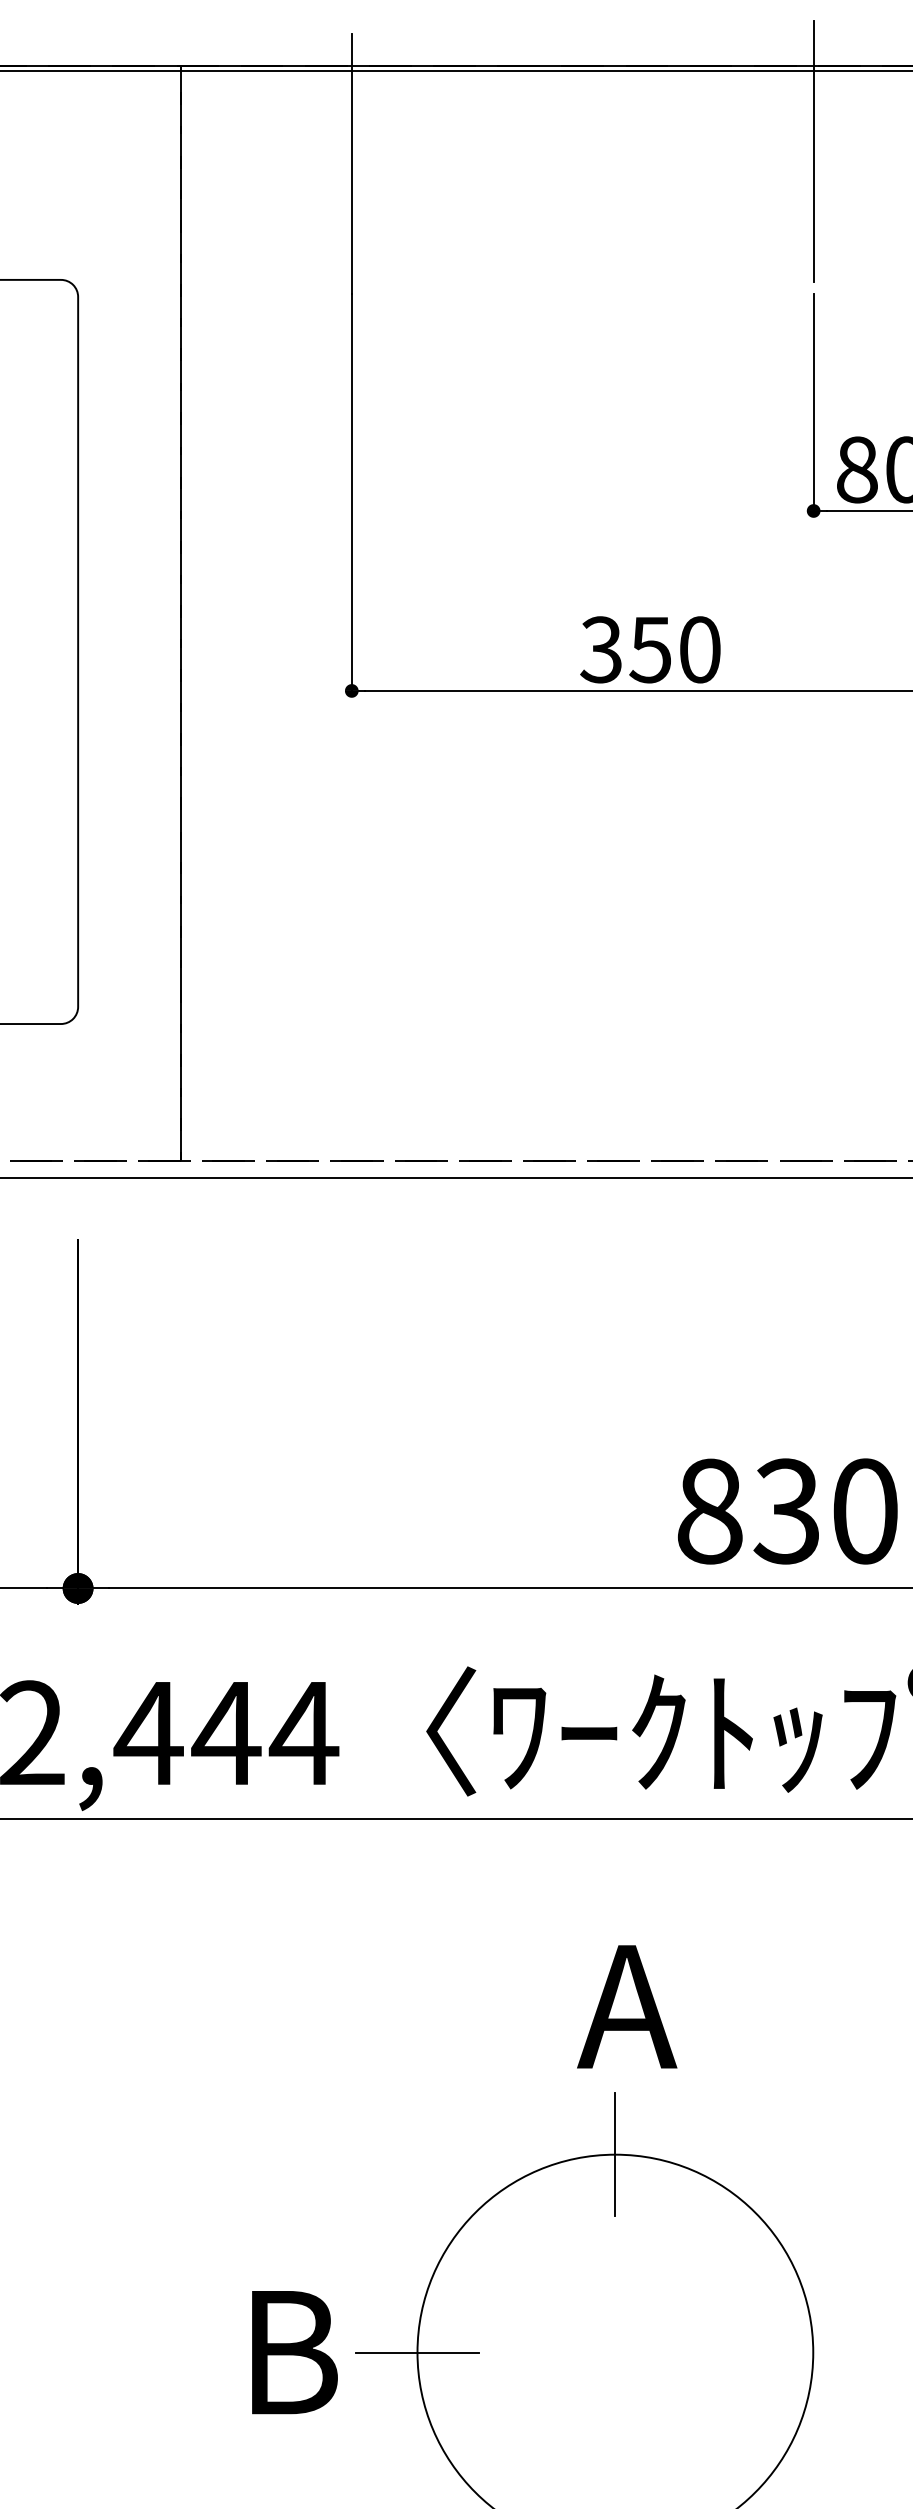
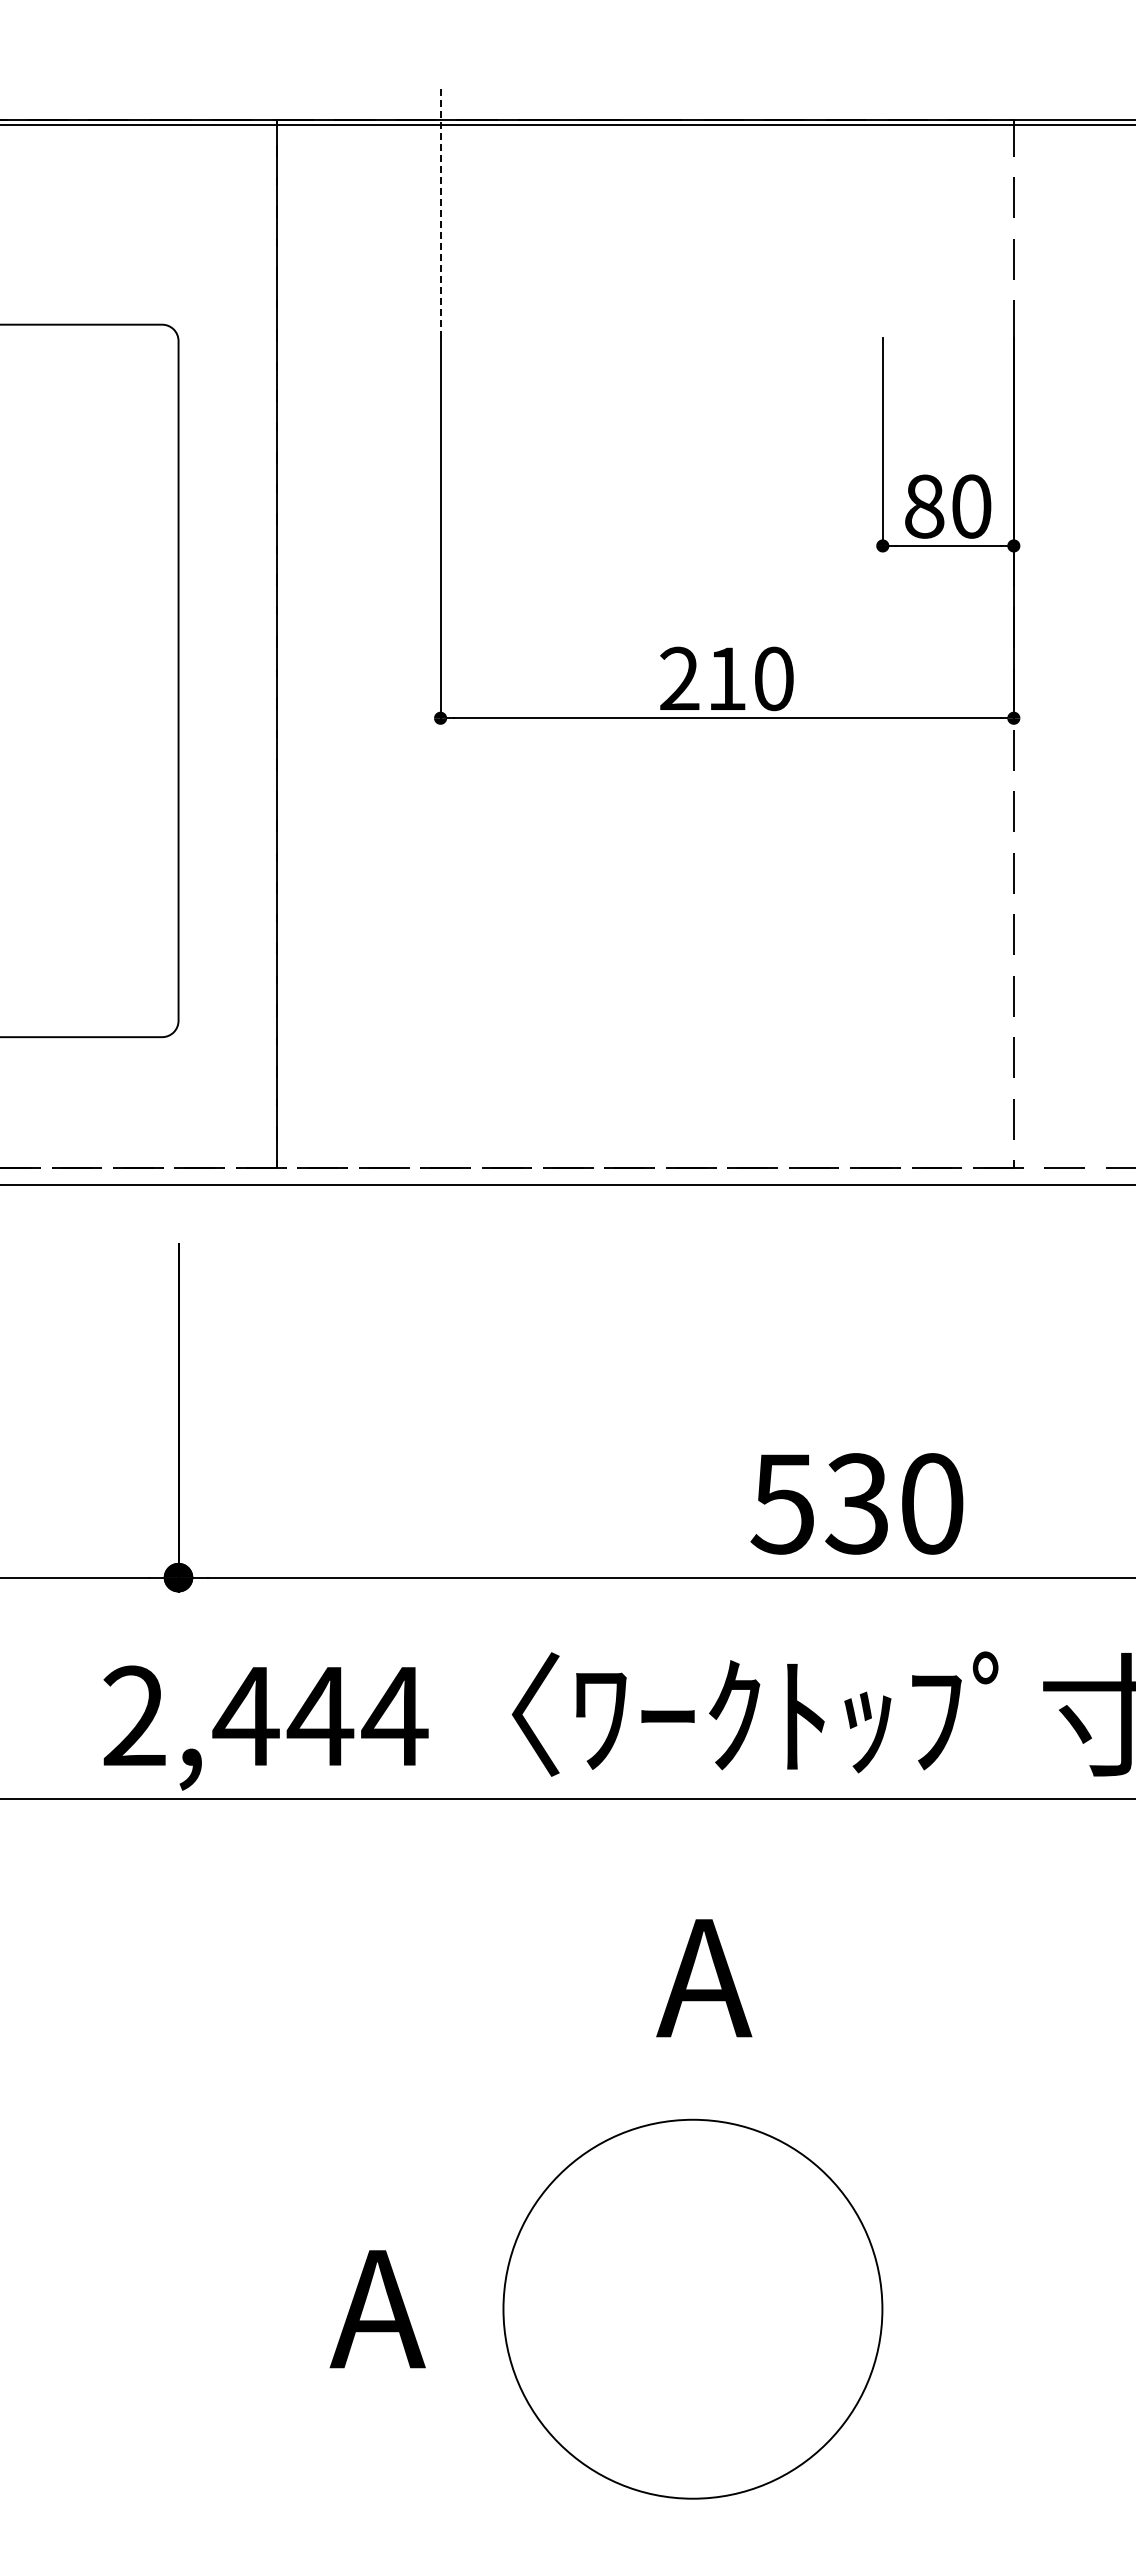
line: (813, 151) -> (882, 201), removed
line: (351, 163) -> (440, 213), solid -> dashed
text: (625, 650) -> (702, 679), 350 -> 210
text: (708, 1511) -> (782, 1503), 830 -> 530
line: (614, 2154) -> (692, 2119), removed
text: (286, 2352) -> (378, 2309), B -> A
line: (417, 2352) -> (503, 2309), removed

